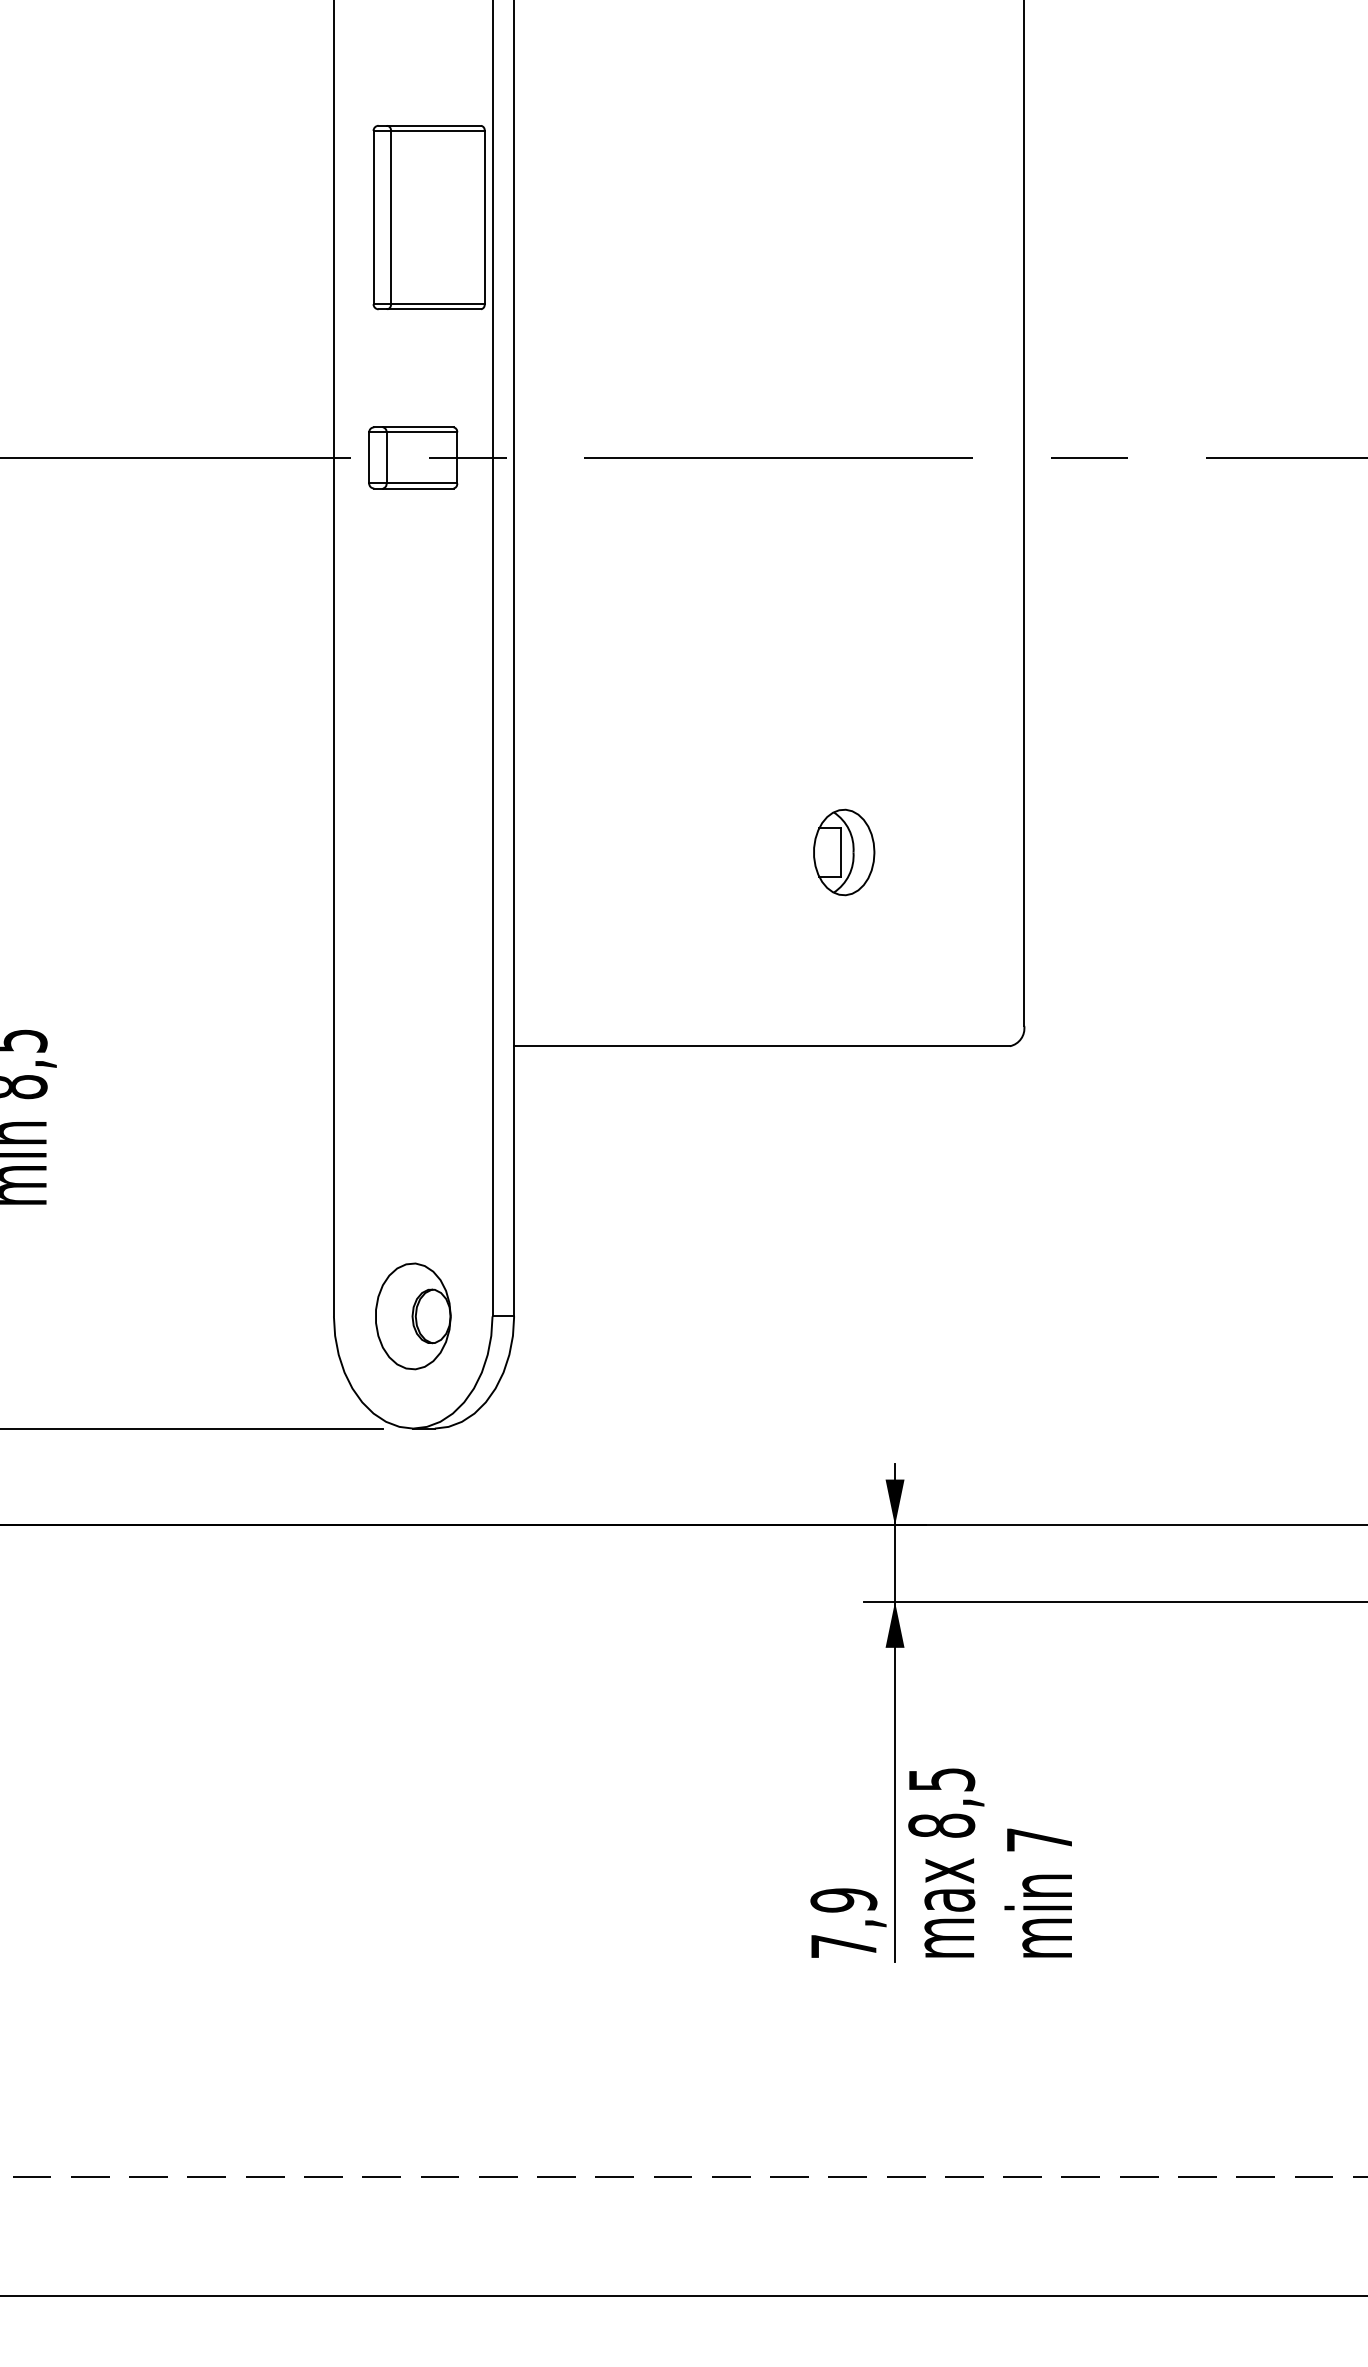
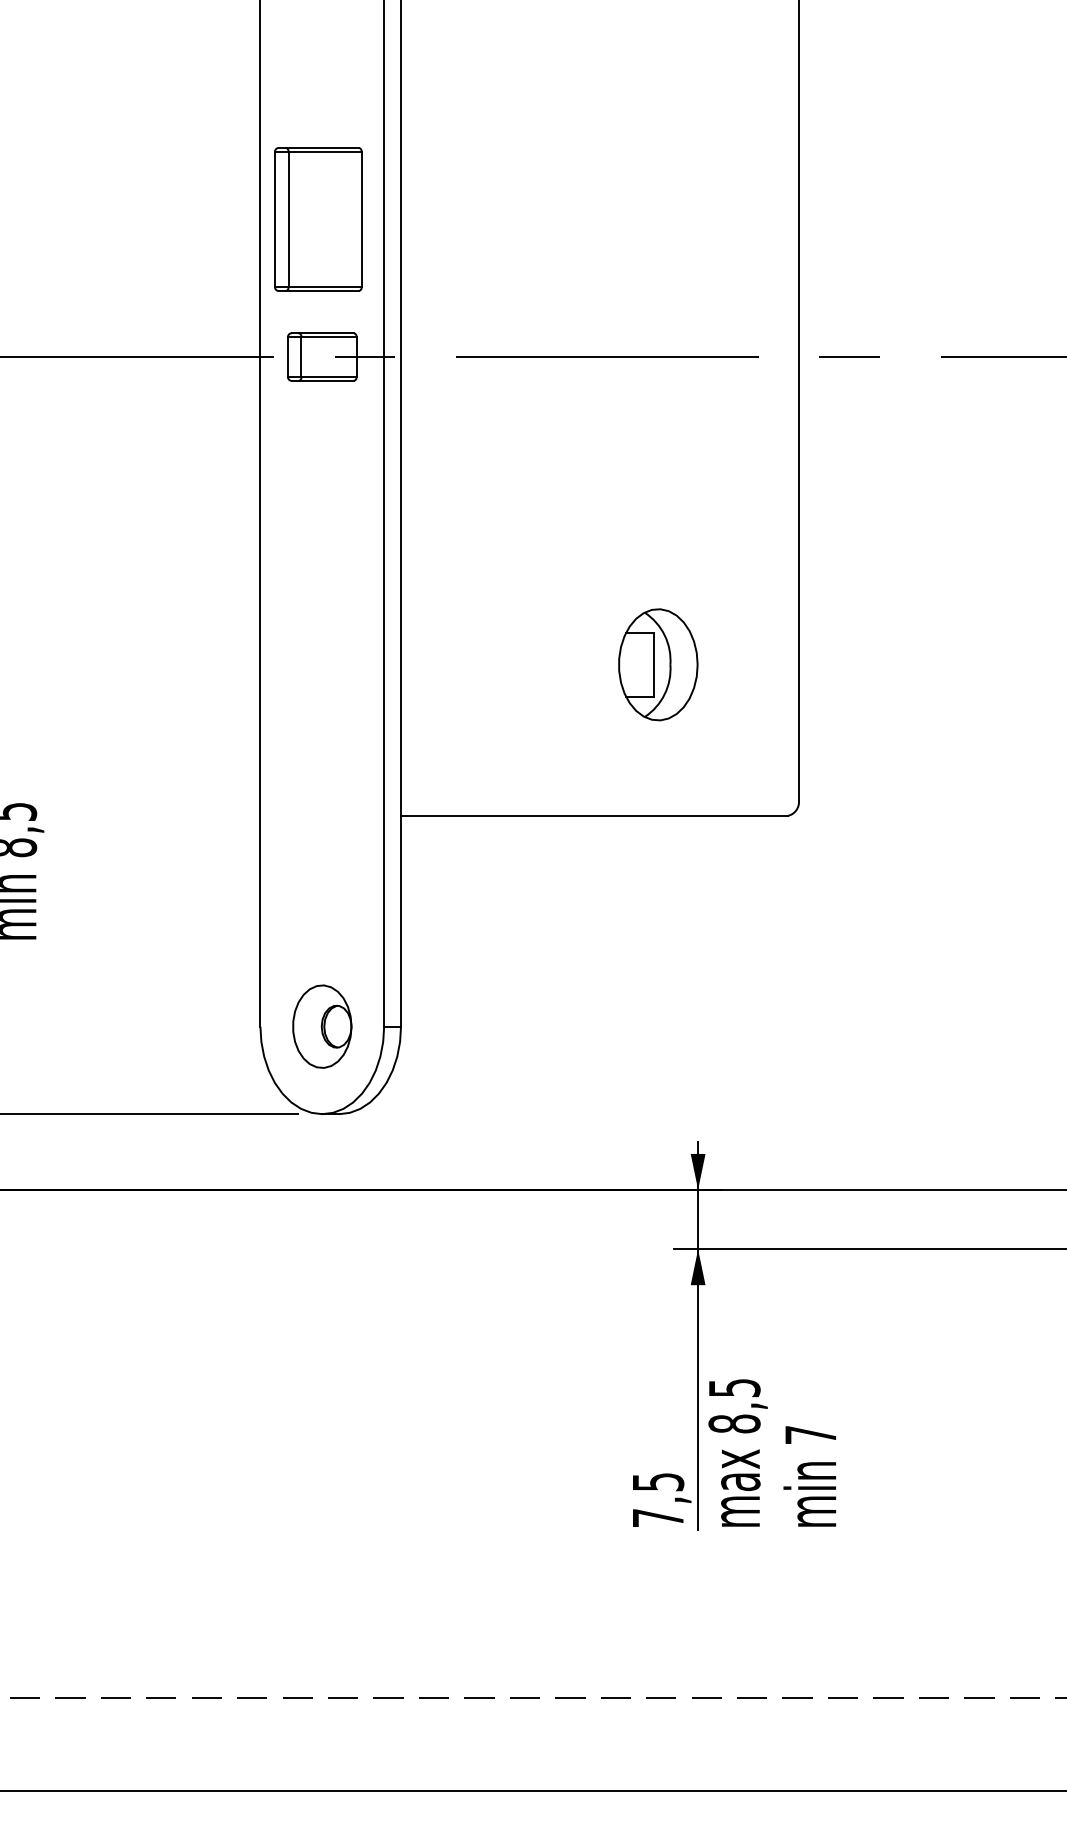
part: (428, 217) -> (317, 219), moved
part: (844, 852) -> (658, 664), size x1.67
text: (843, 1900) -> (657, 1482), 7,9 -> 7,5

